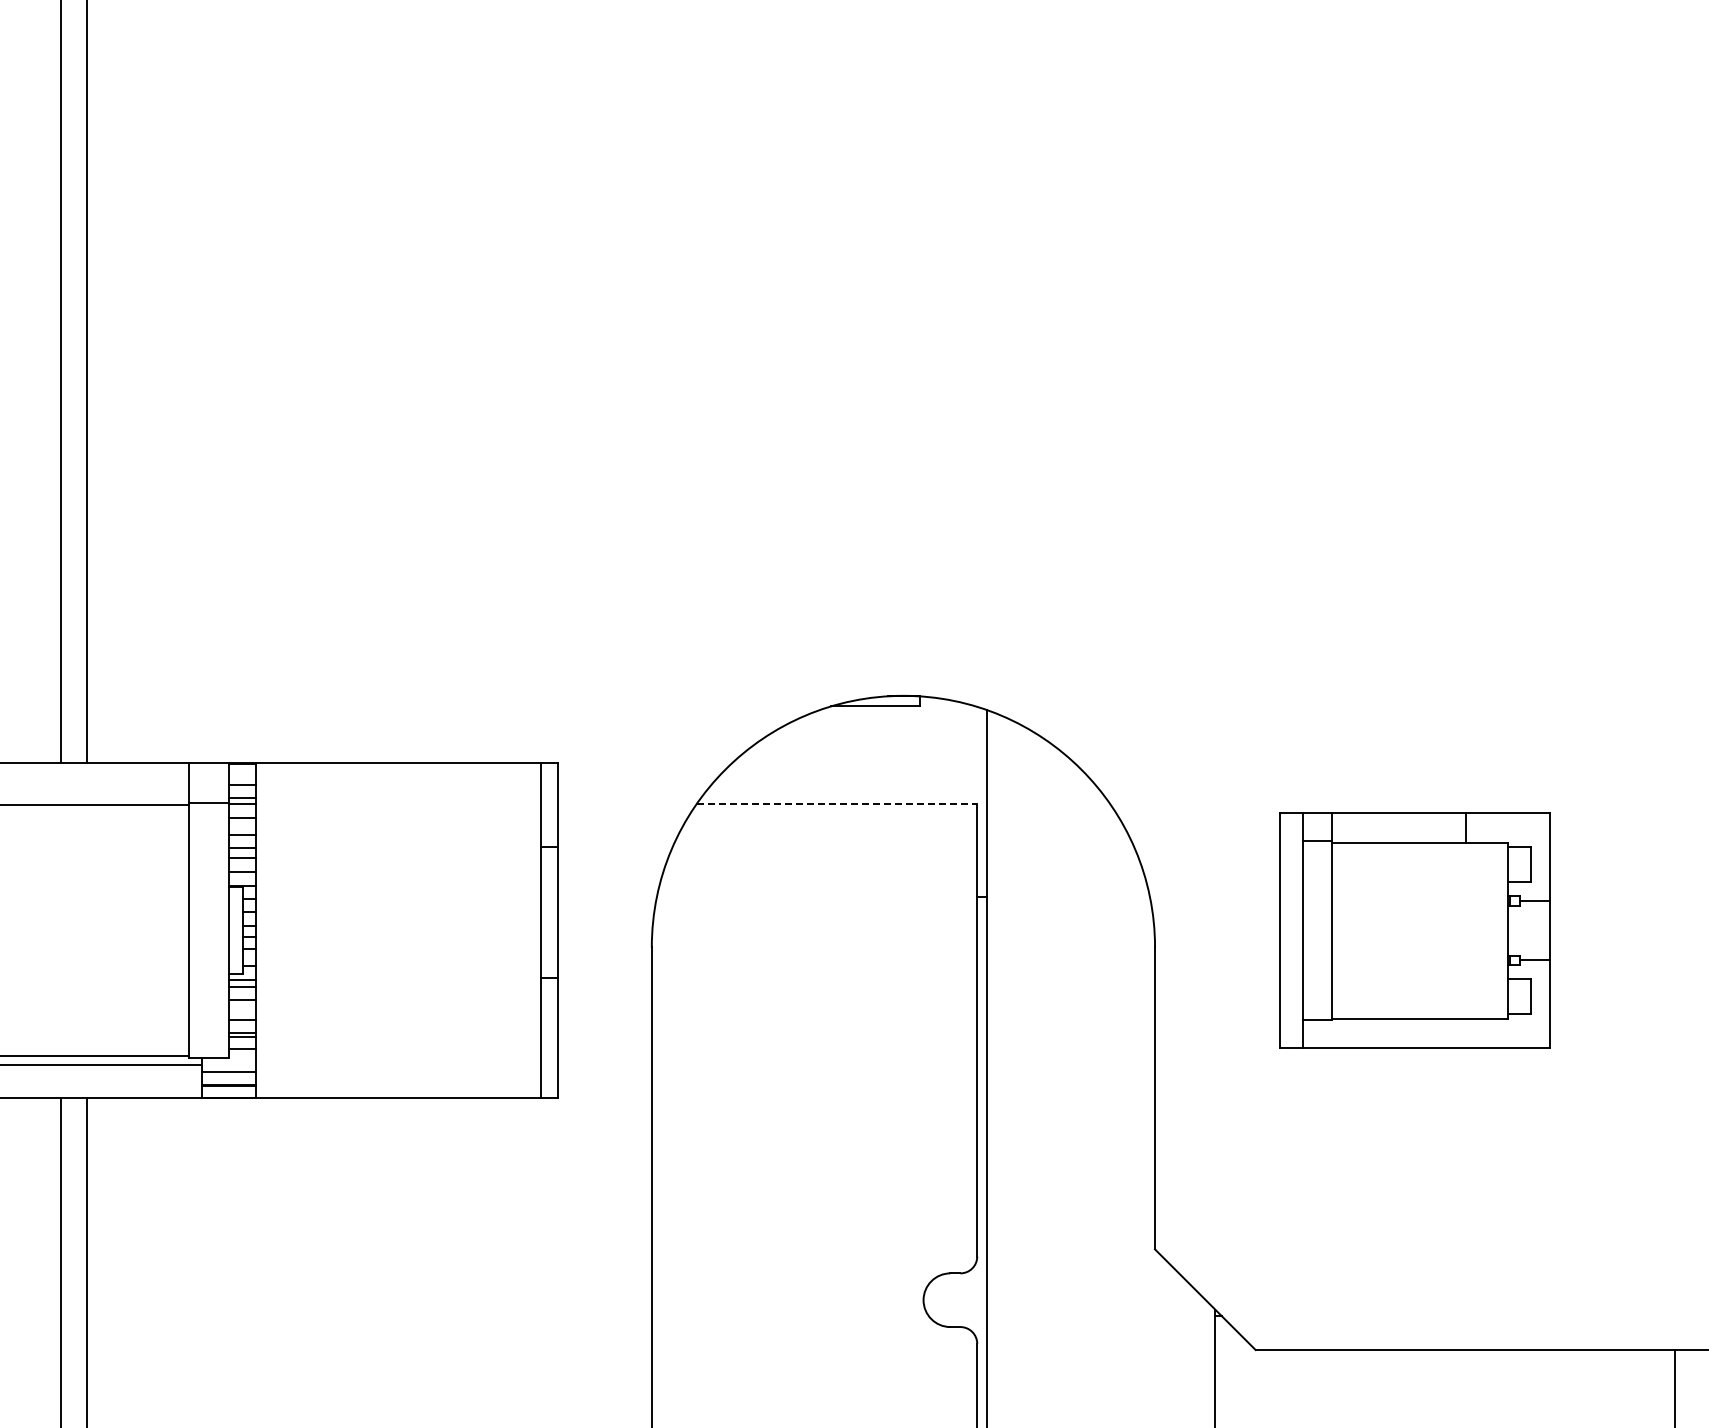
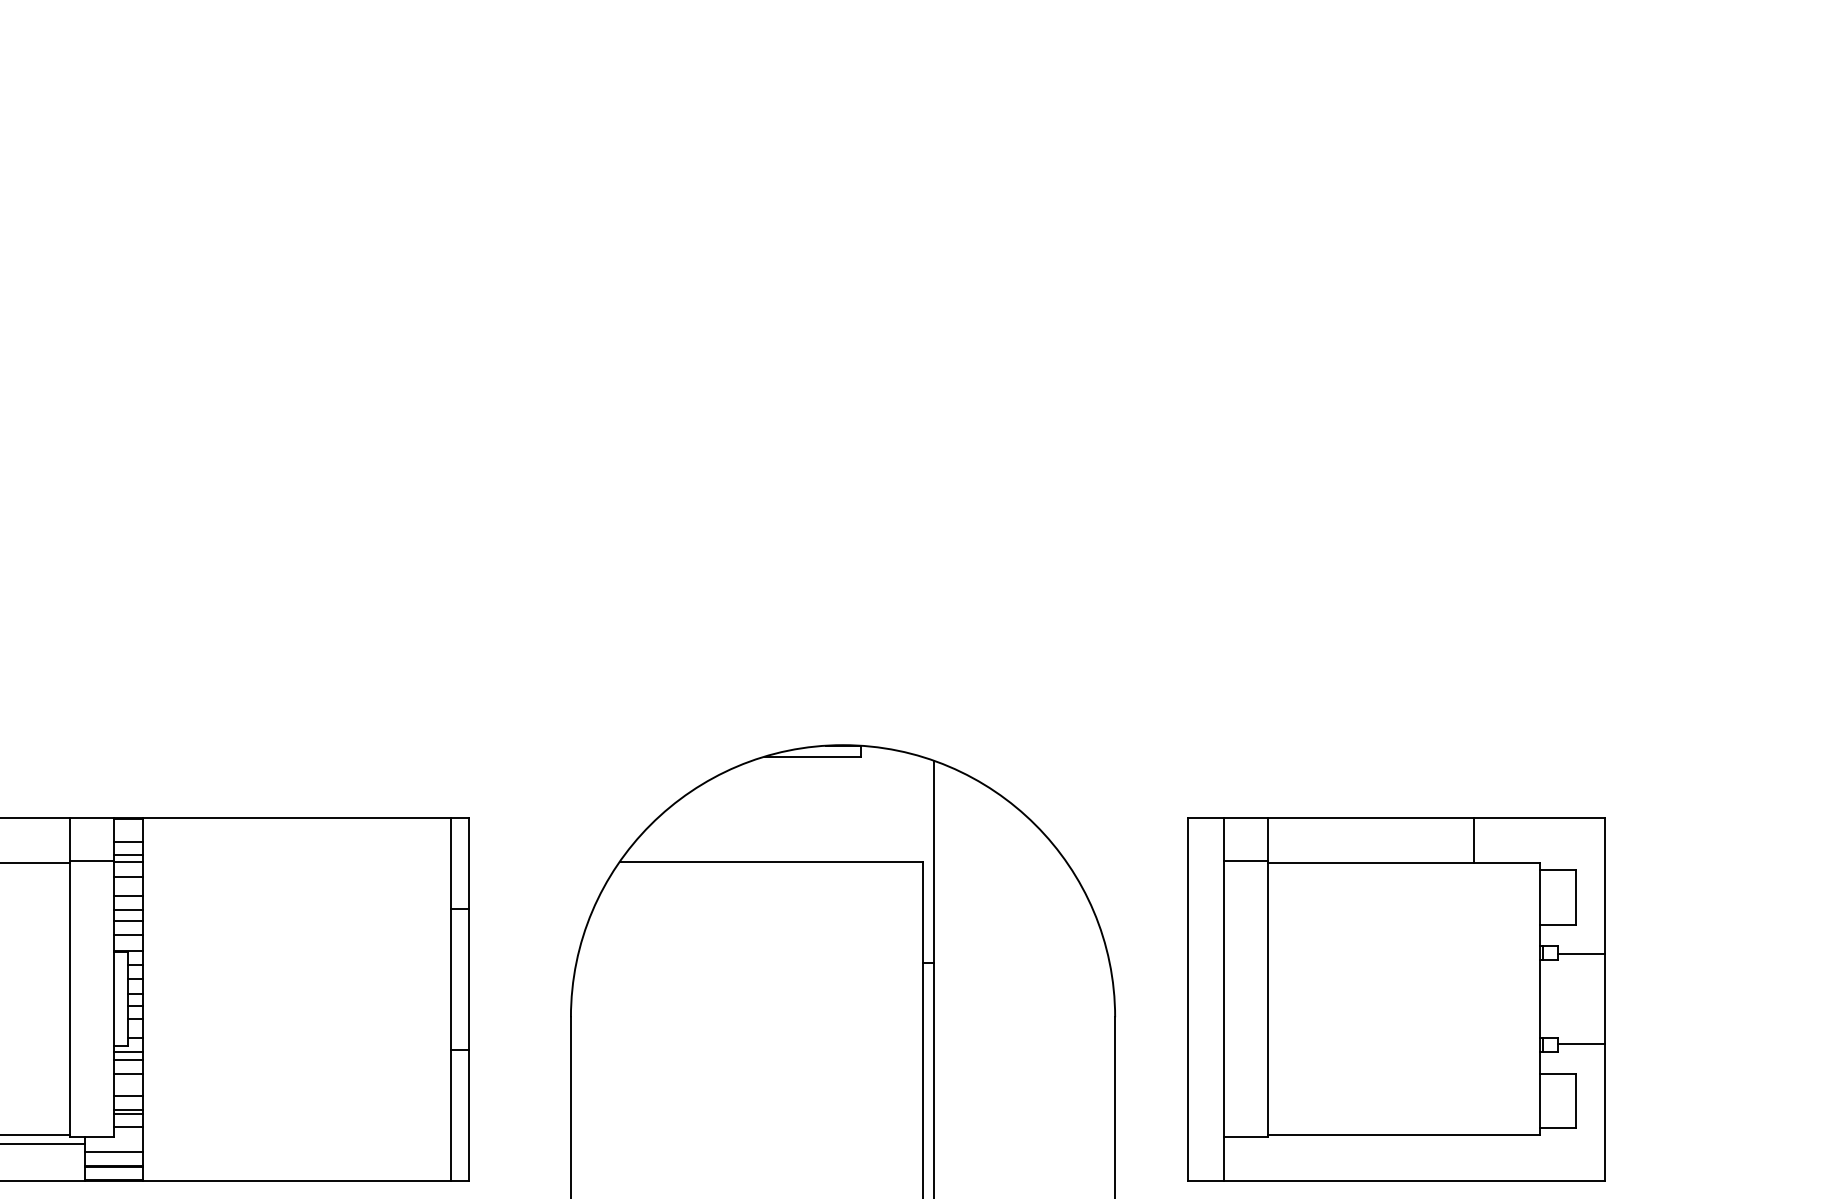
line: (837, 803) -> (771, 861), dashed -> solid
part: (1414, 930) -> (1395, 998), size x1.43

